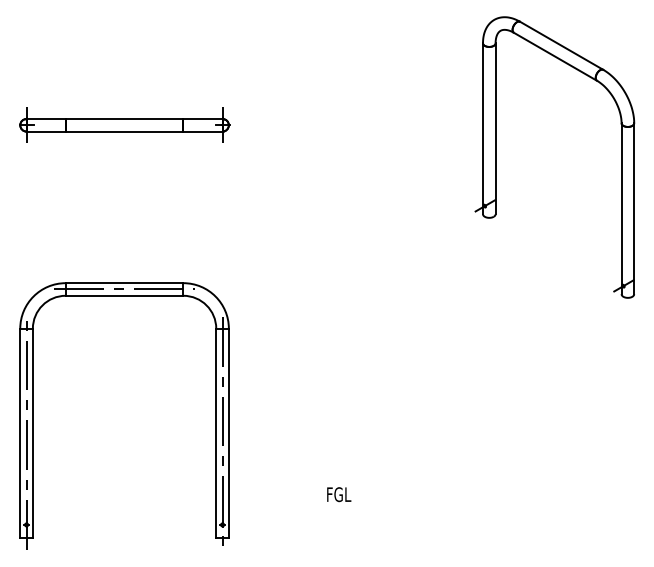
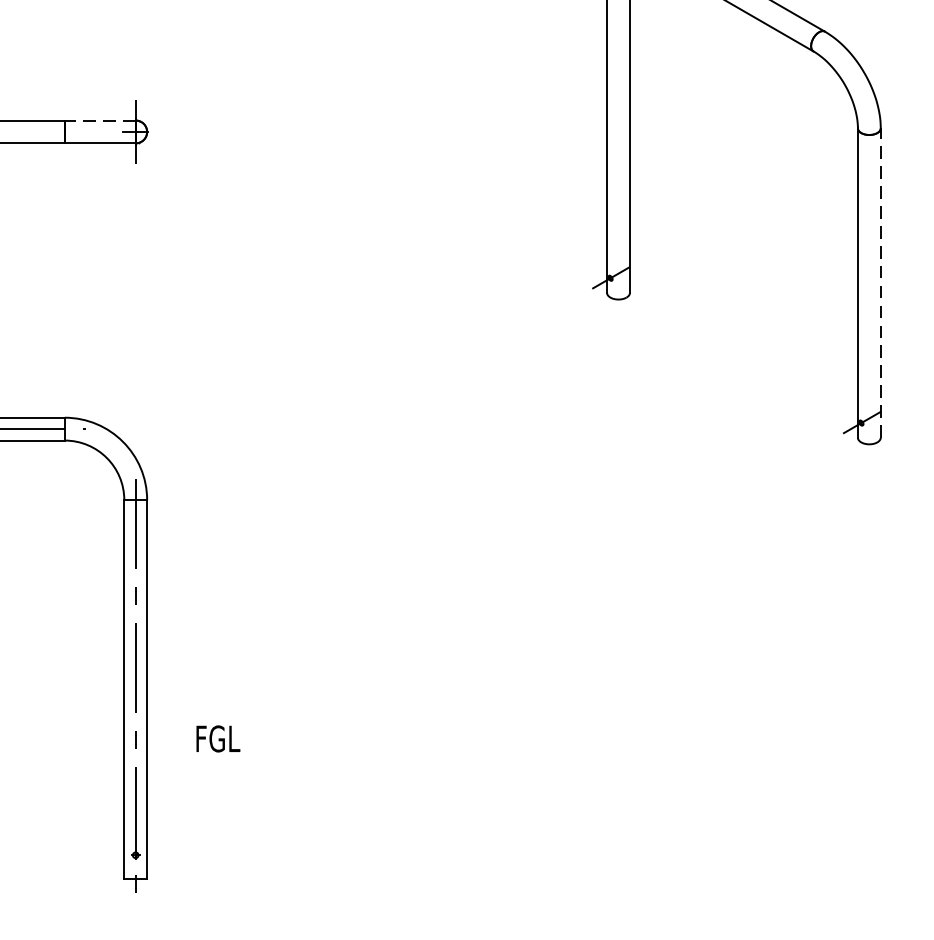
line: (202, 118) -> (99, 119), solid -> dashed
line: (634, 208) -> (881, 282), solid -> dashed
text: (339, 494) -> (218, 738), moved

